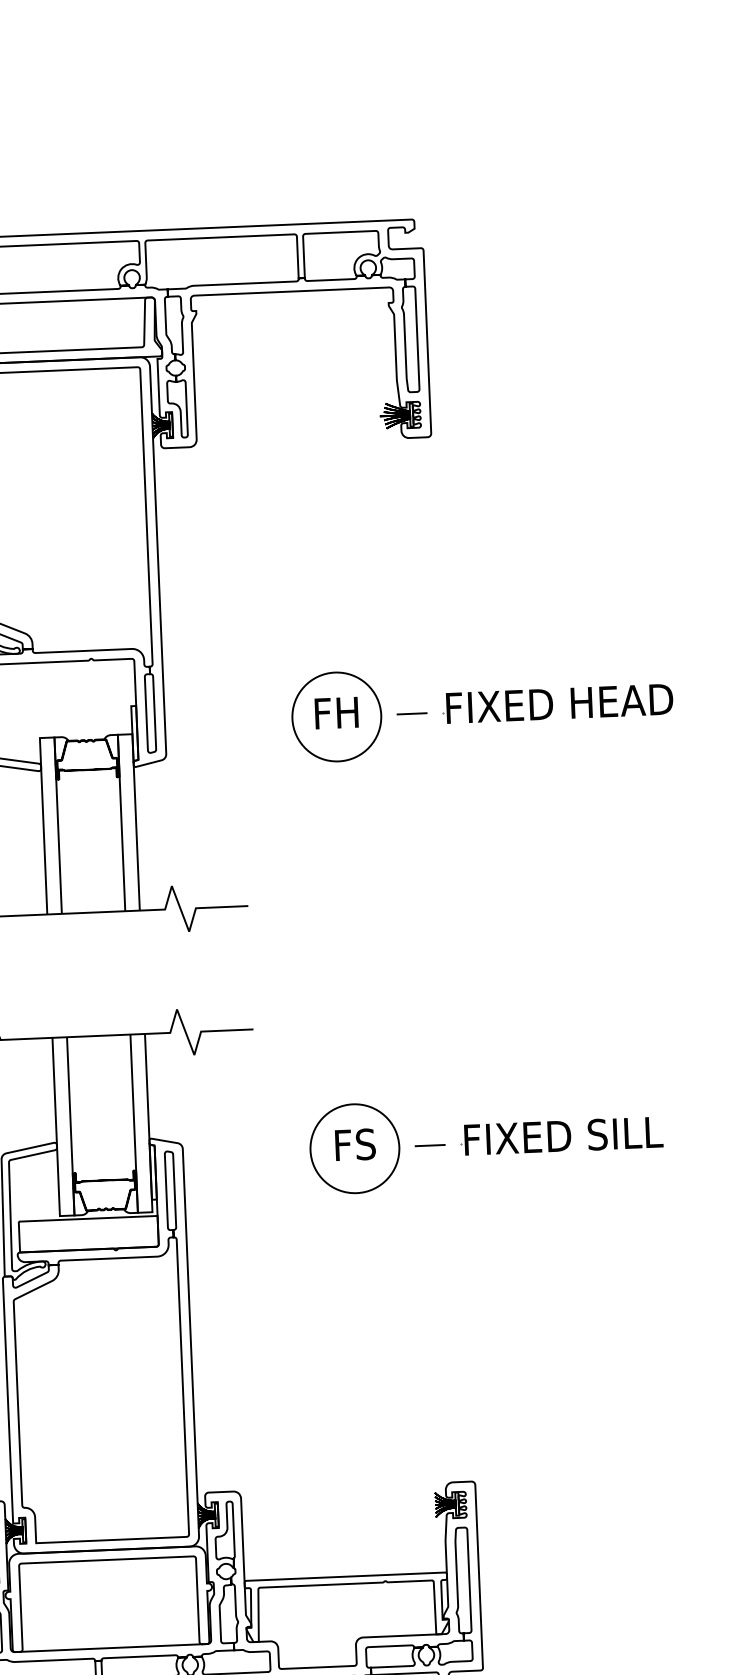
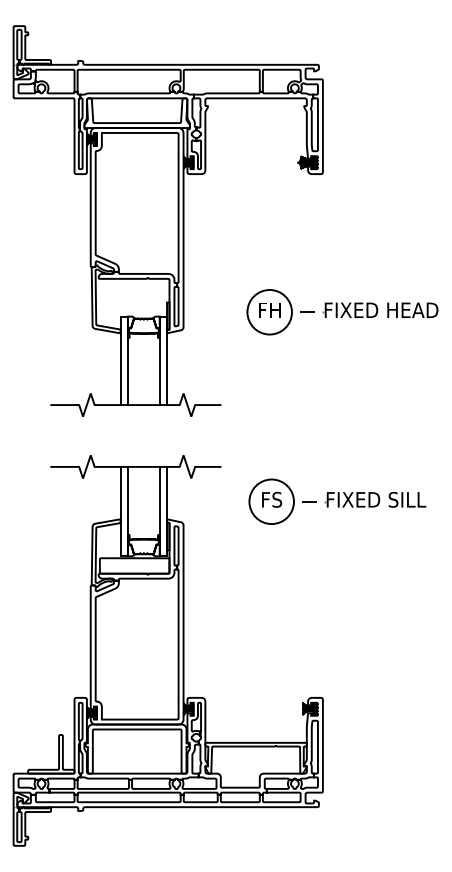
part: (486, 1142) -> (337, 501), moved

